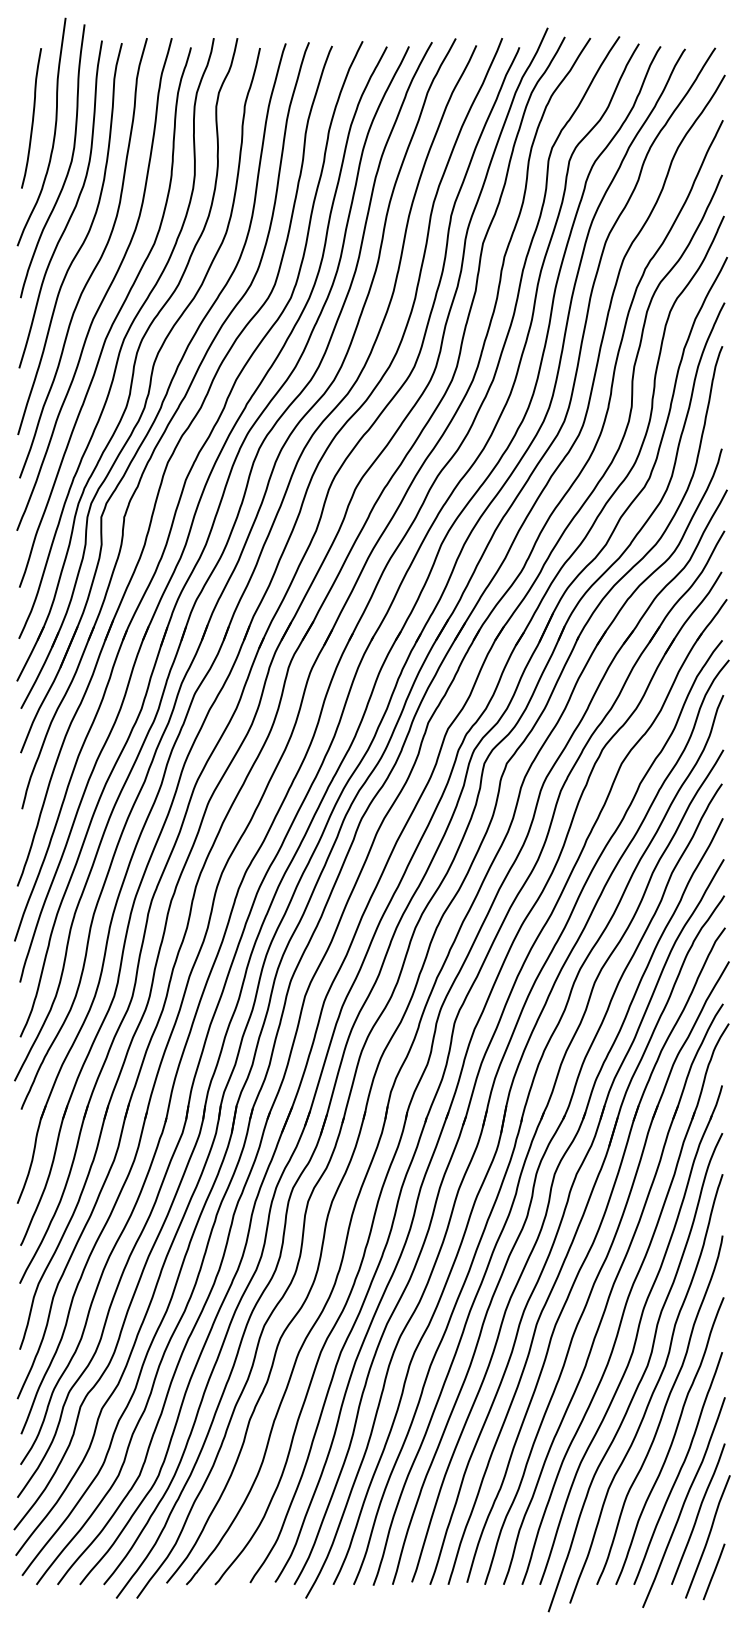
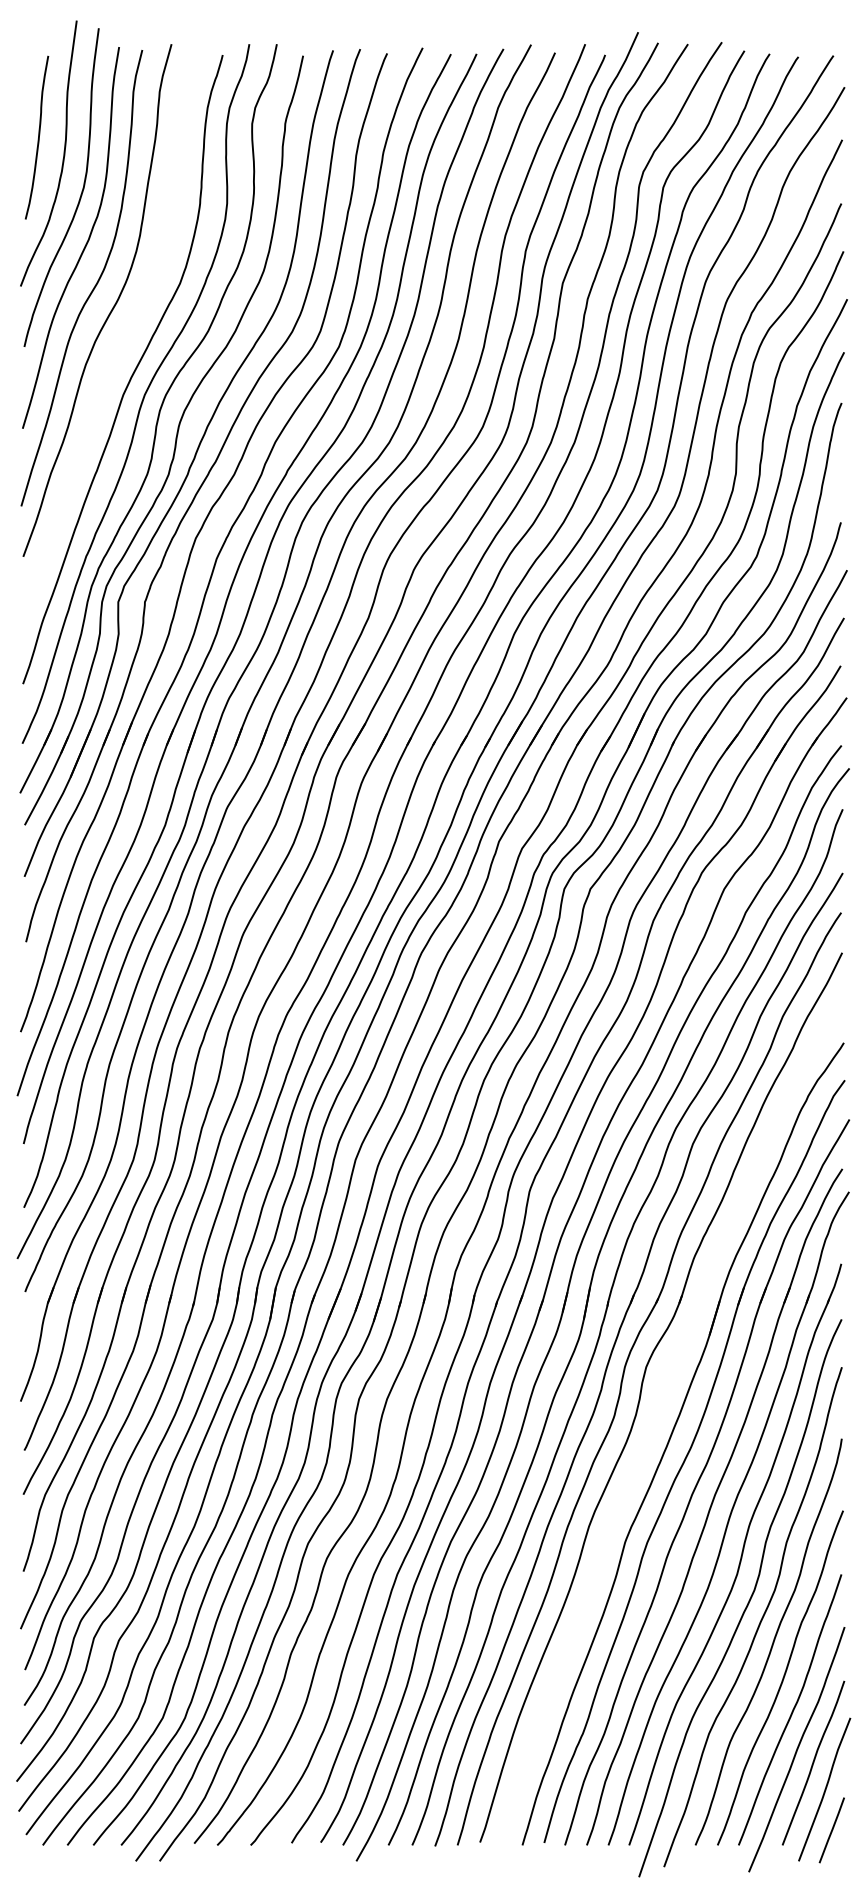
curve: (106, 290) -> (124, 338), removed
part: (563, 1218) -> (656, 1418), removed

